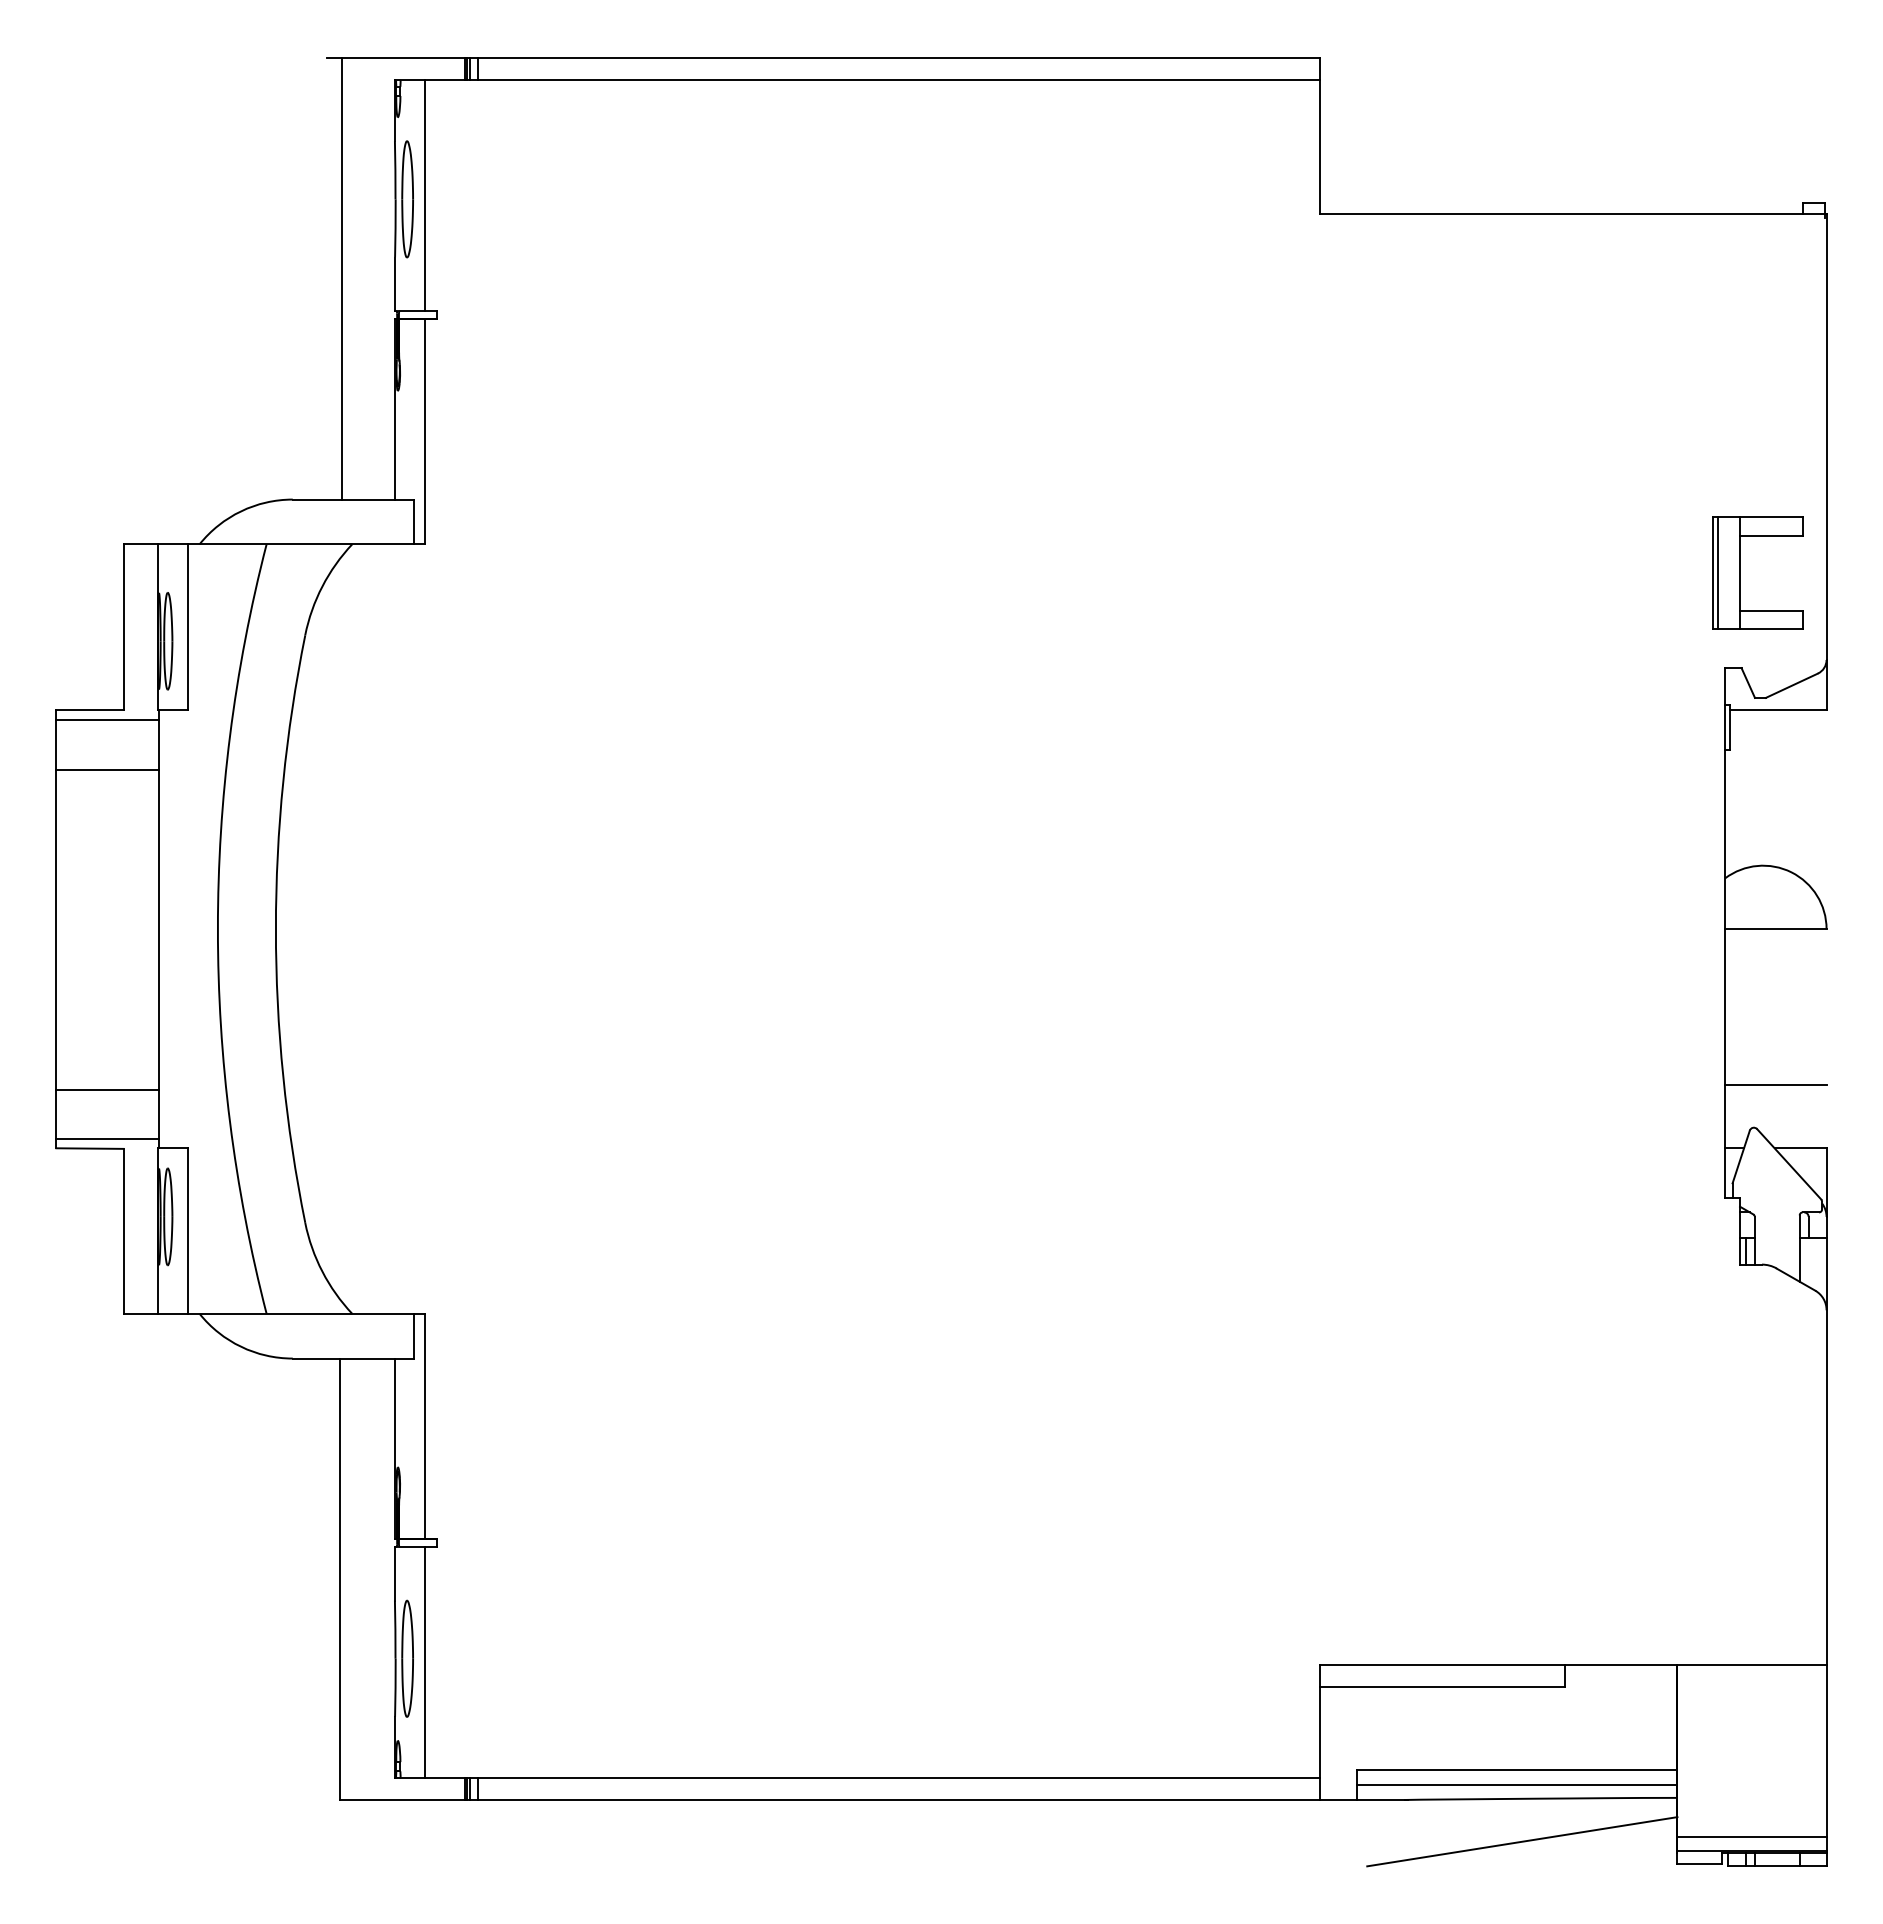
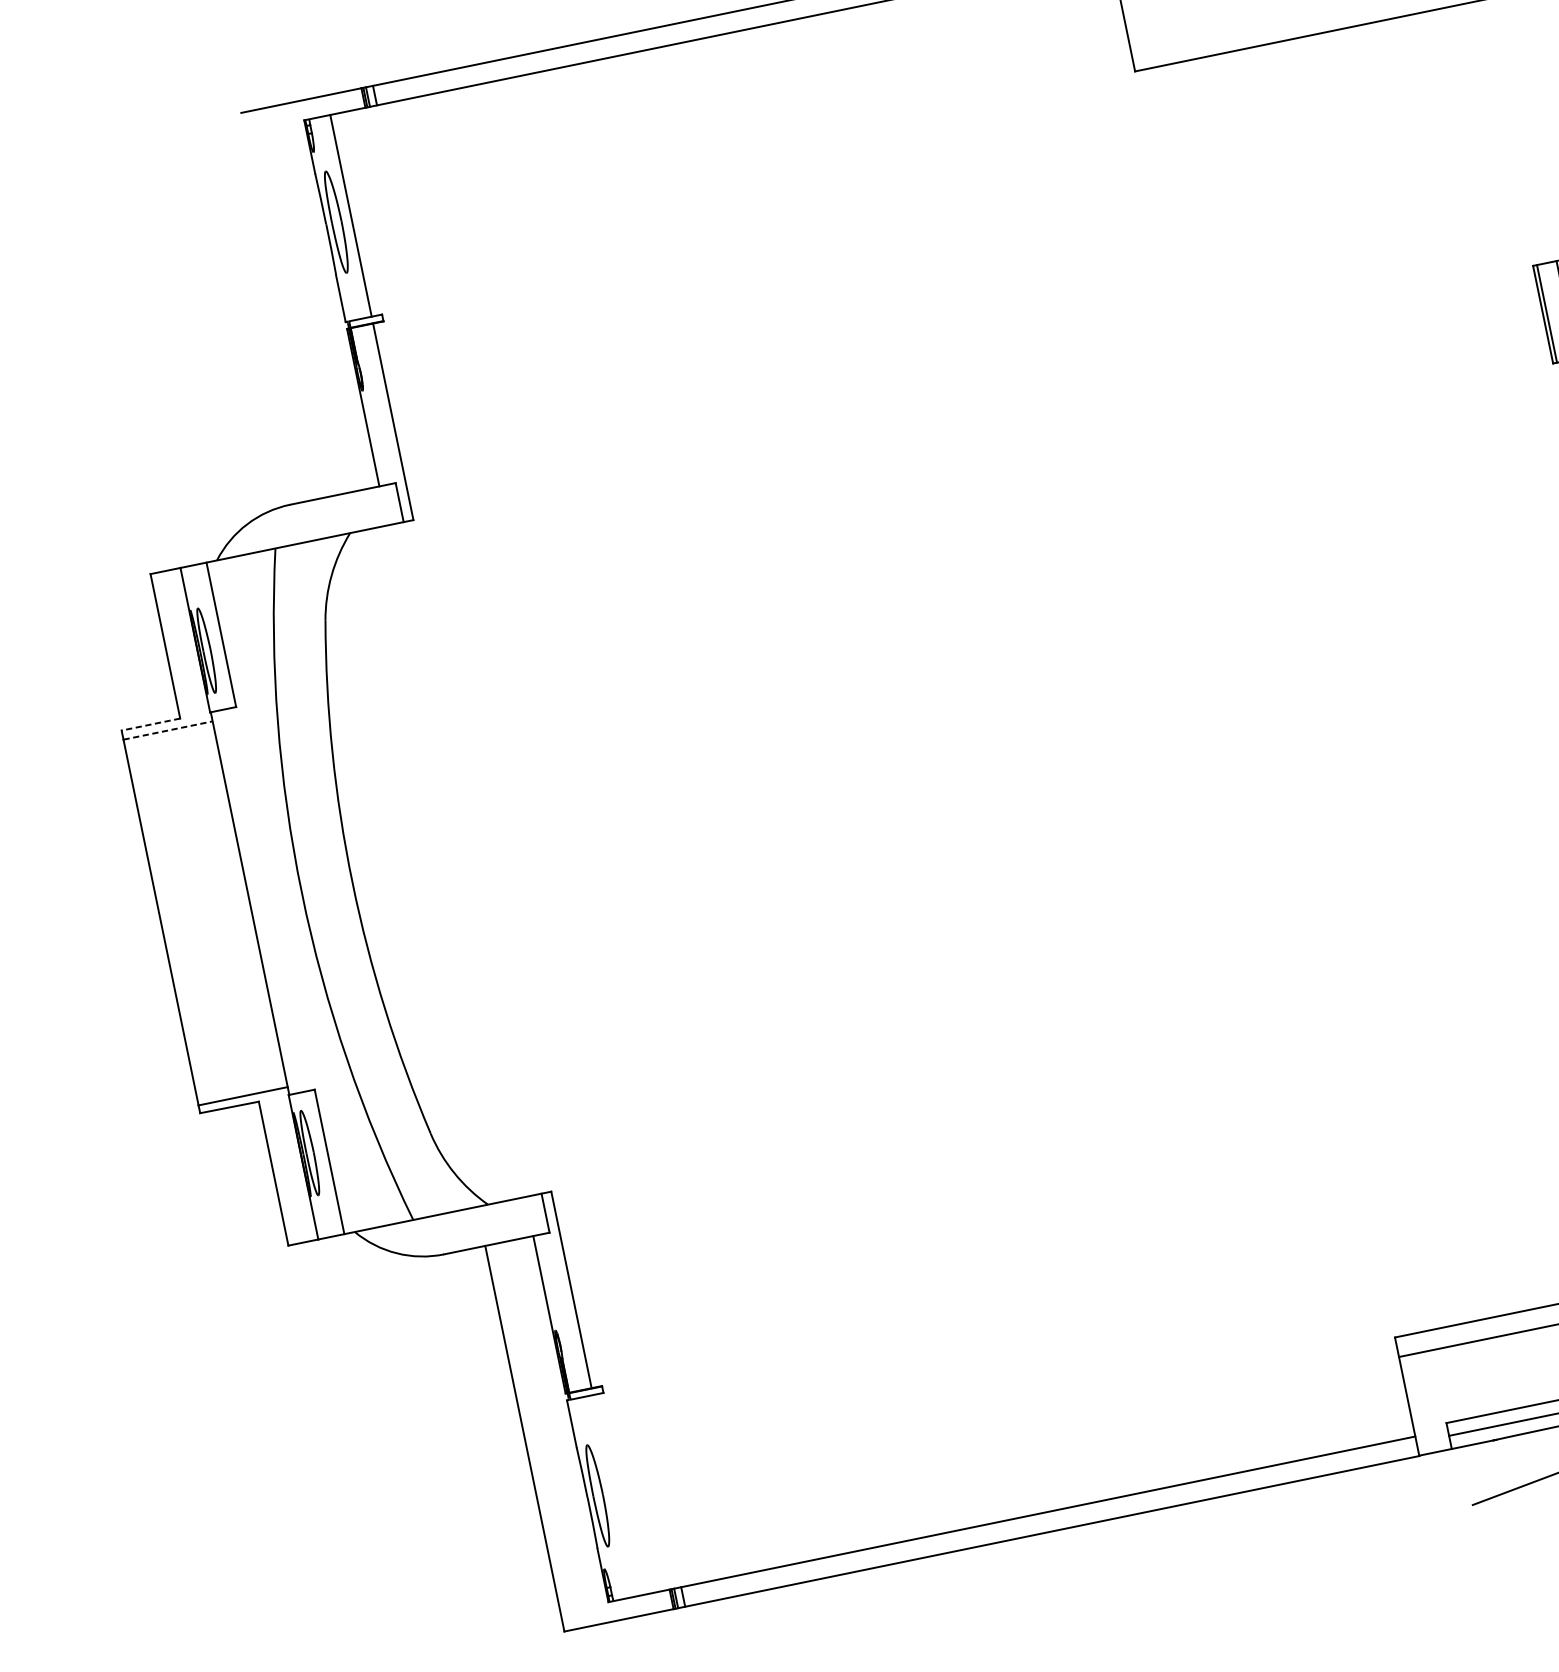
line: (342, 278) -> (294, 302), removed
line: (89, 709) -> (150, 724), solid -> dashed
line: (107, 720) -> (168, 730), solid -> dashed
line: (107, 769) -> (176, 773), removed
line: (107, 1090) -> (234, 1053), removed
line: (424, 1662) -> (613, 1496), removed

